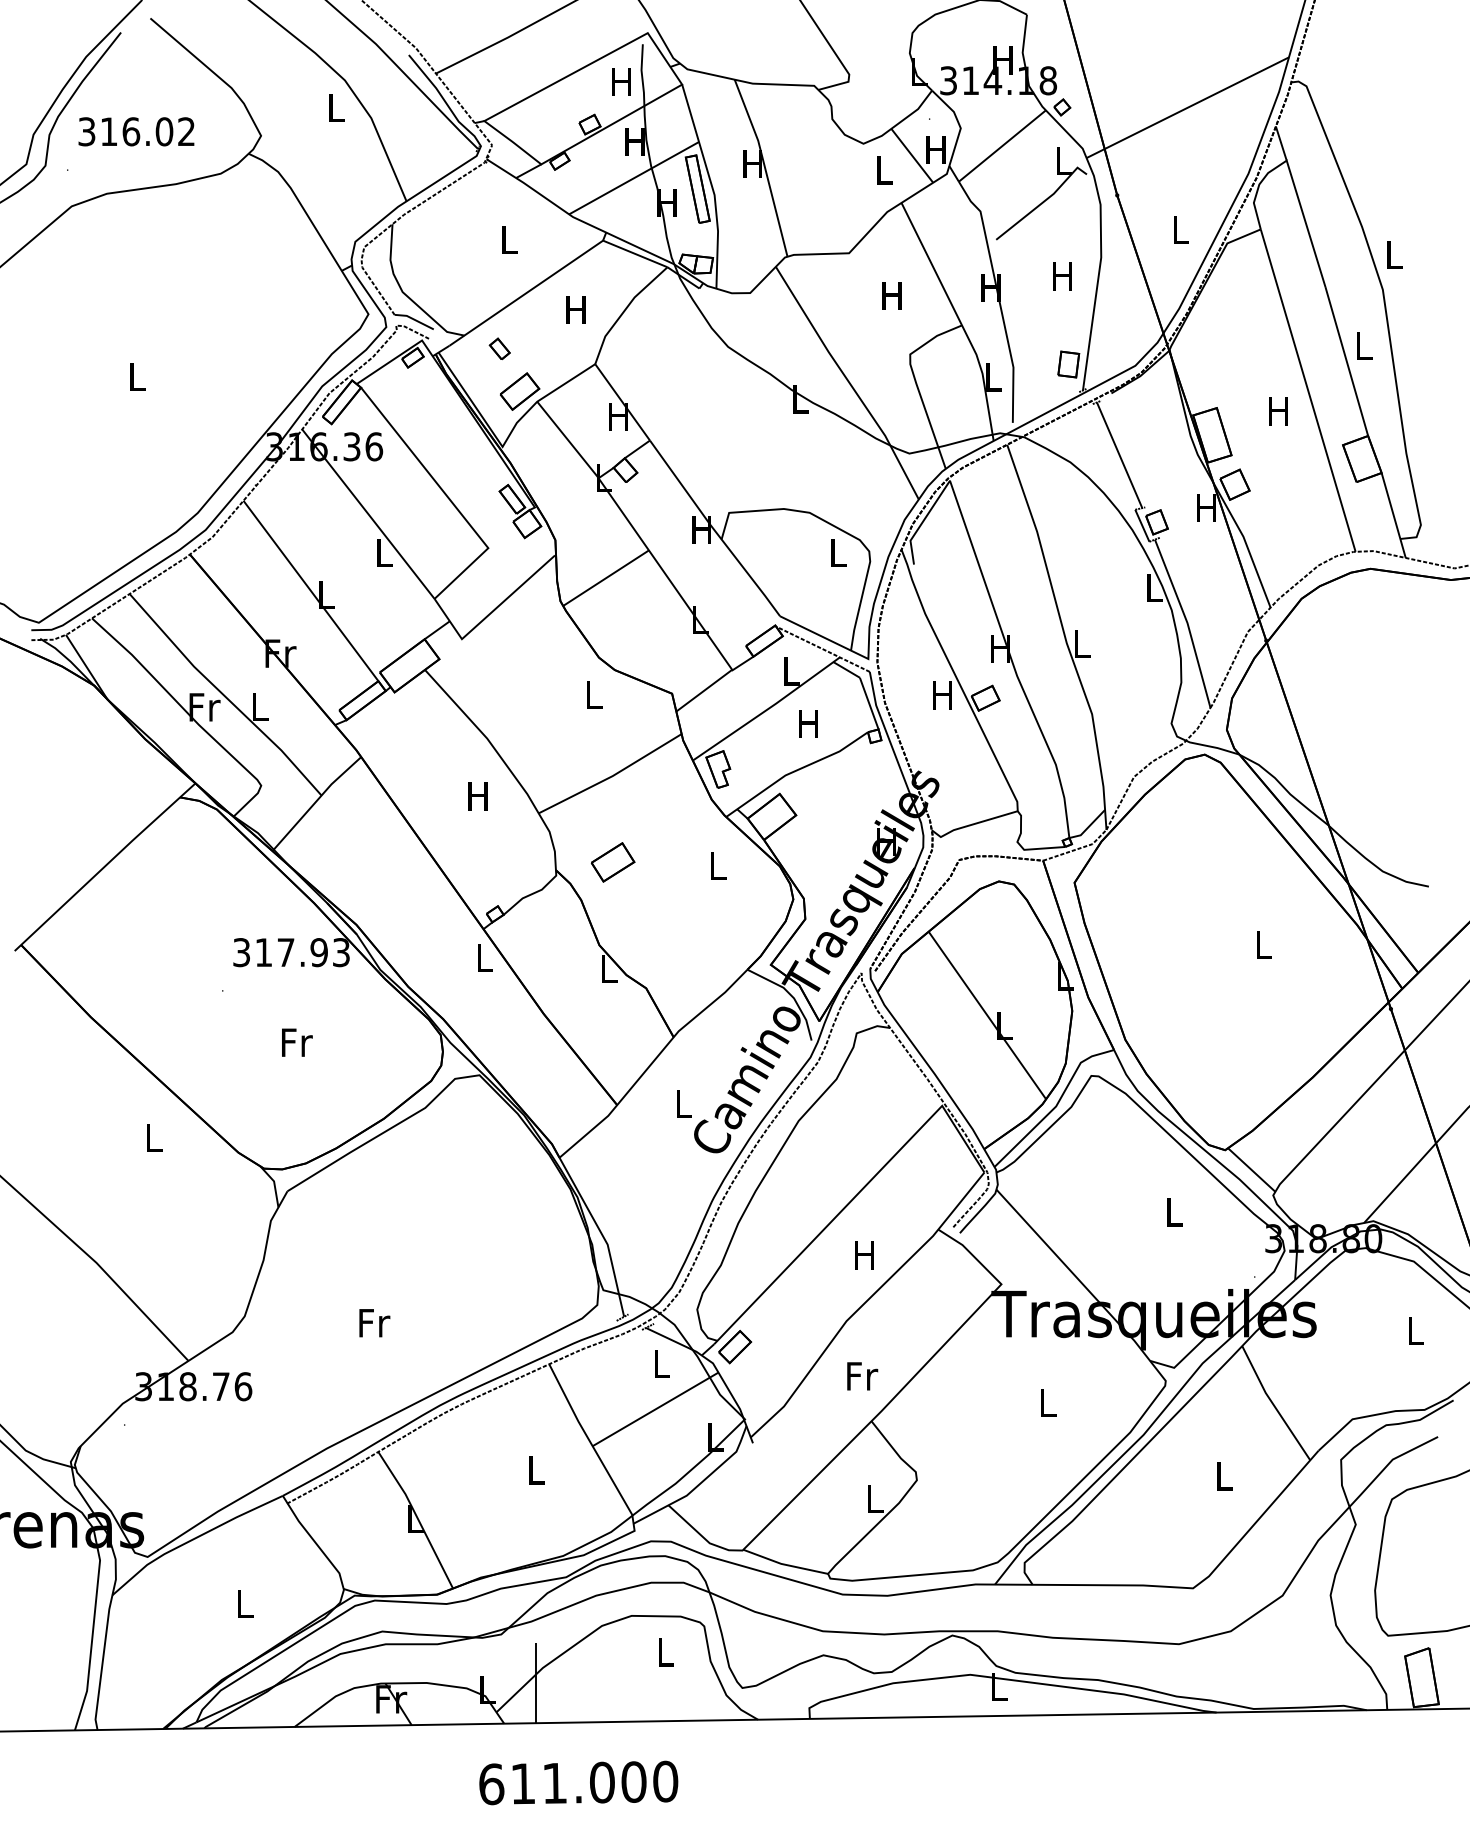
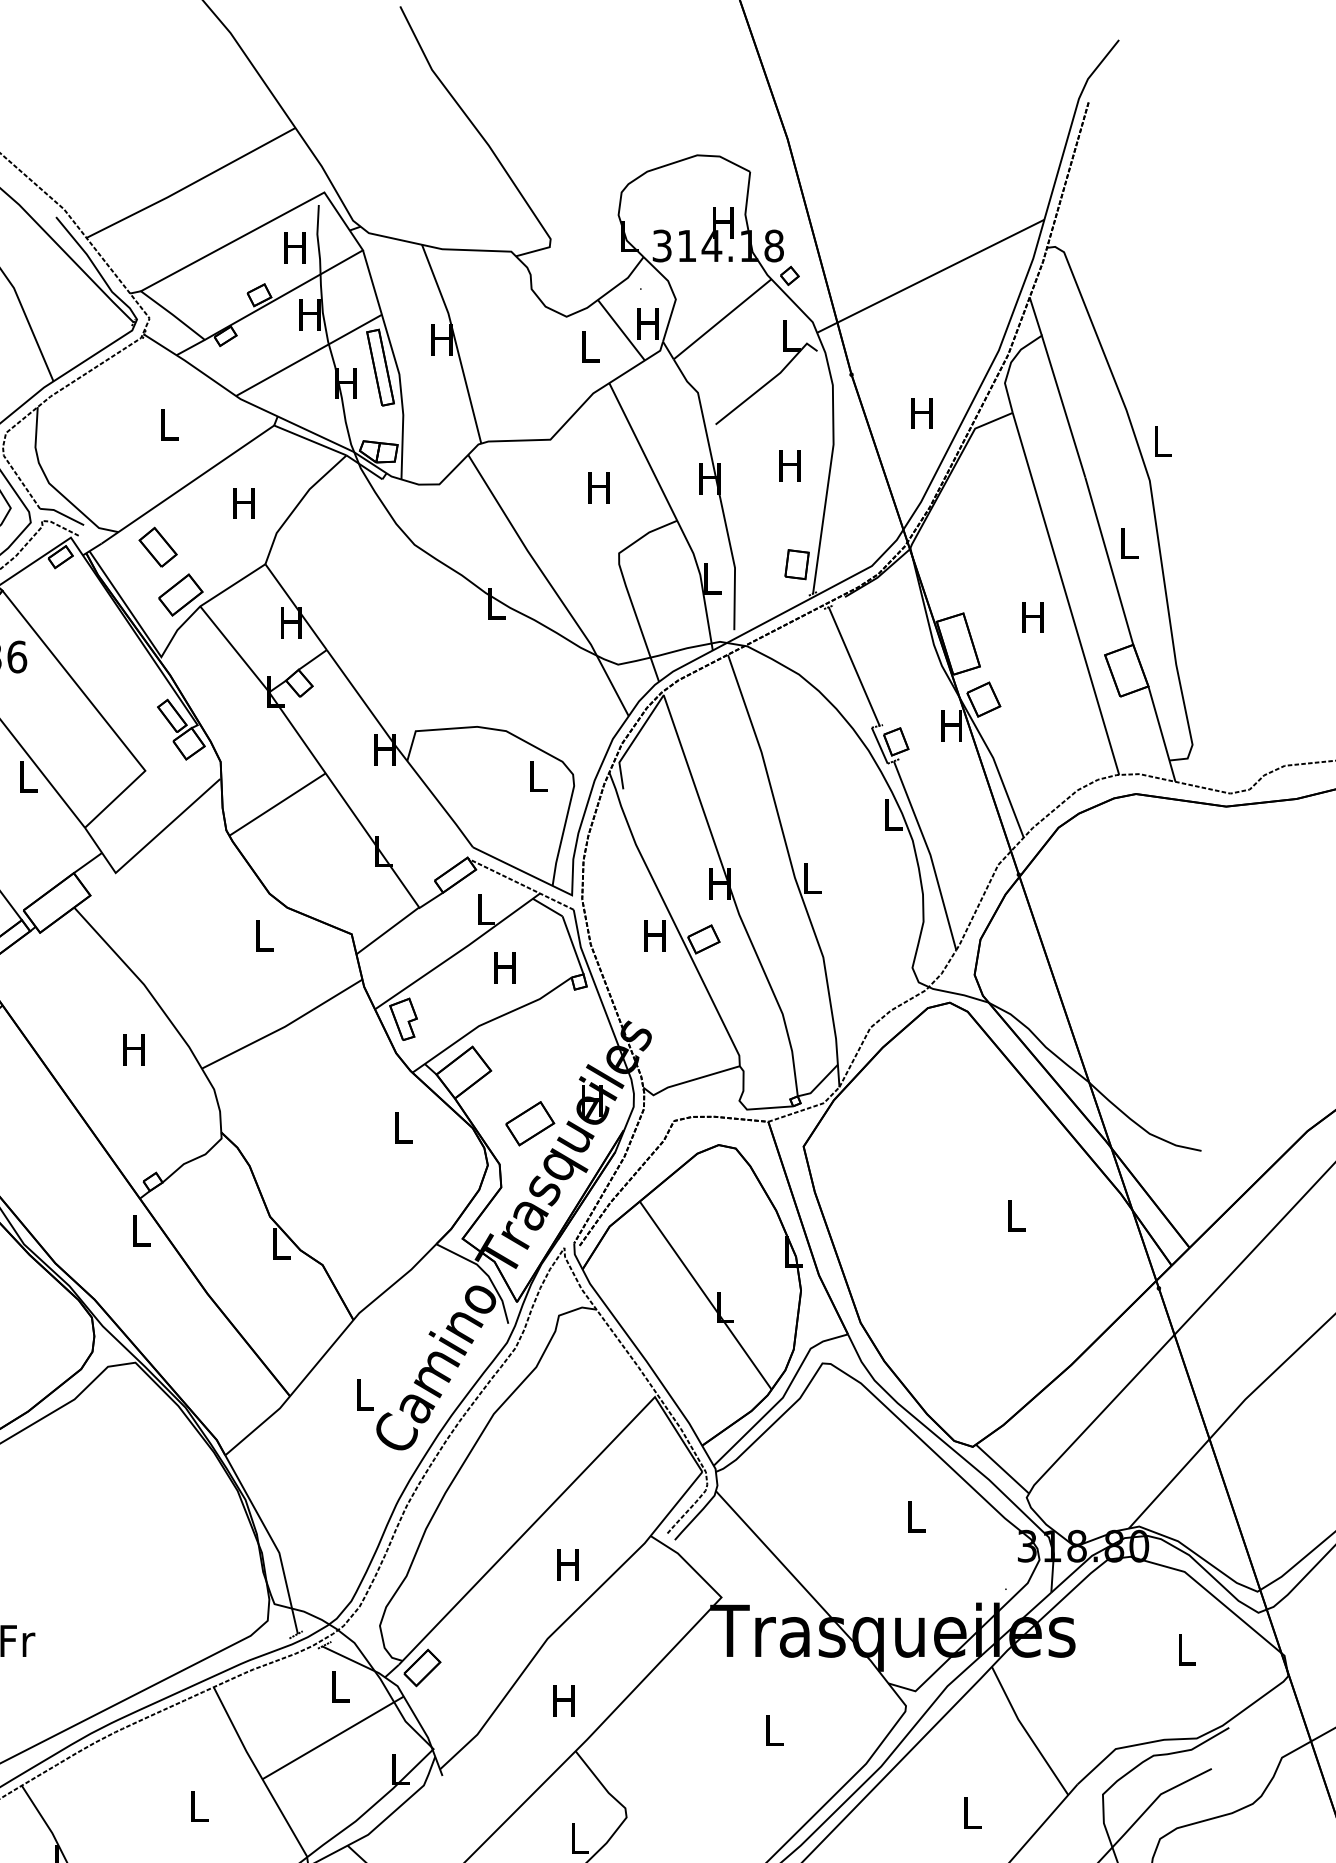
text: (1179, 229) -> (921, 413), L -> H
part: (499, 348) -> (157, 546), size x1.67
part: (613, 862) -> (530, 1123), moved
text: (862, 1376) -> (565, 1700), Fr -> H

